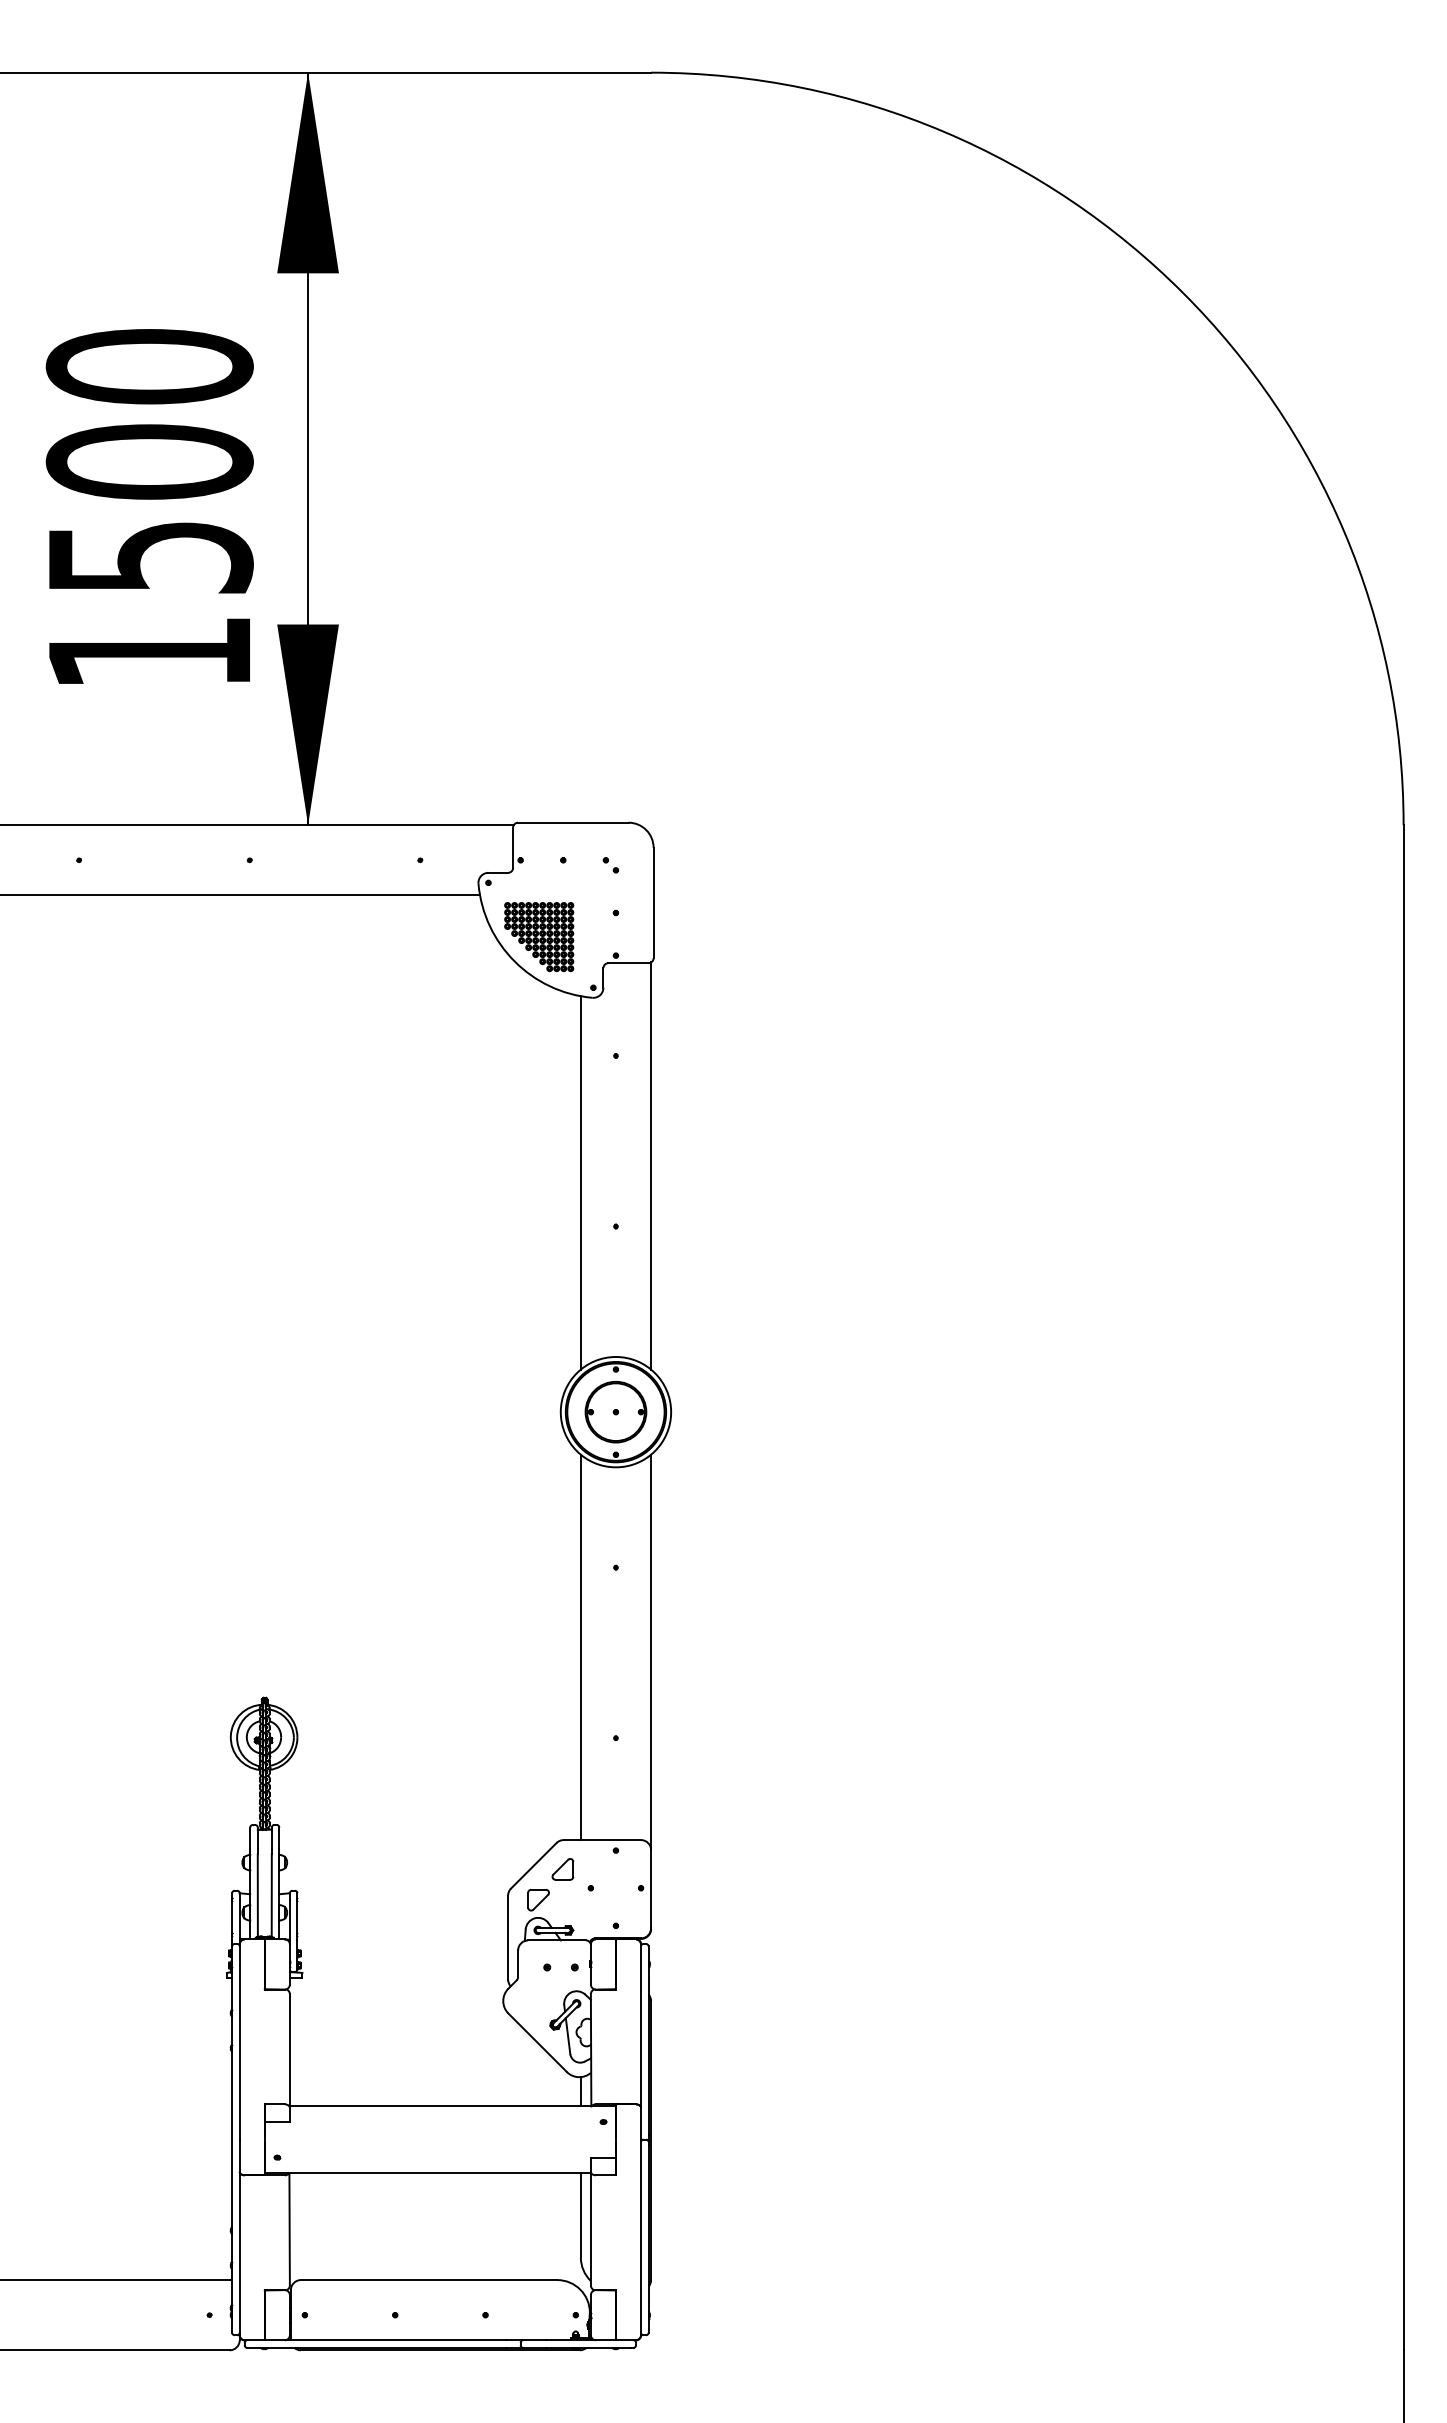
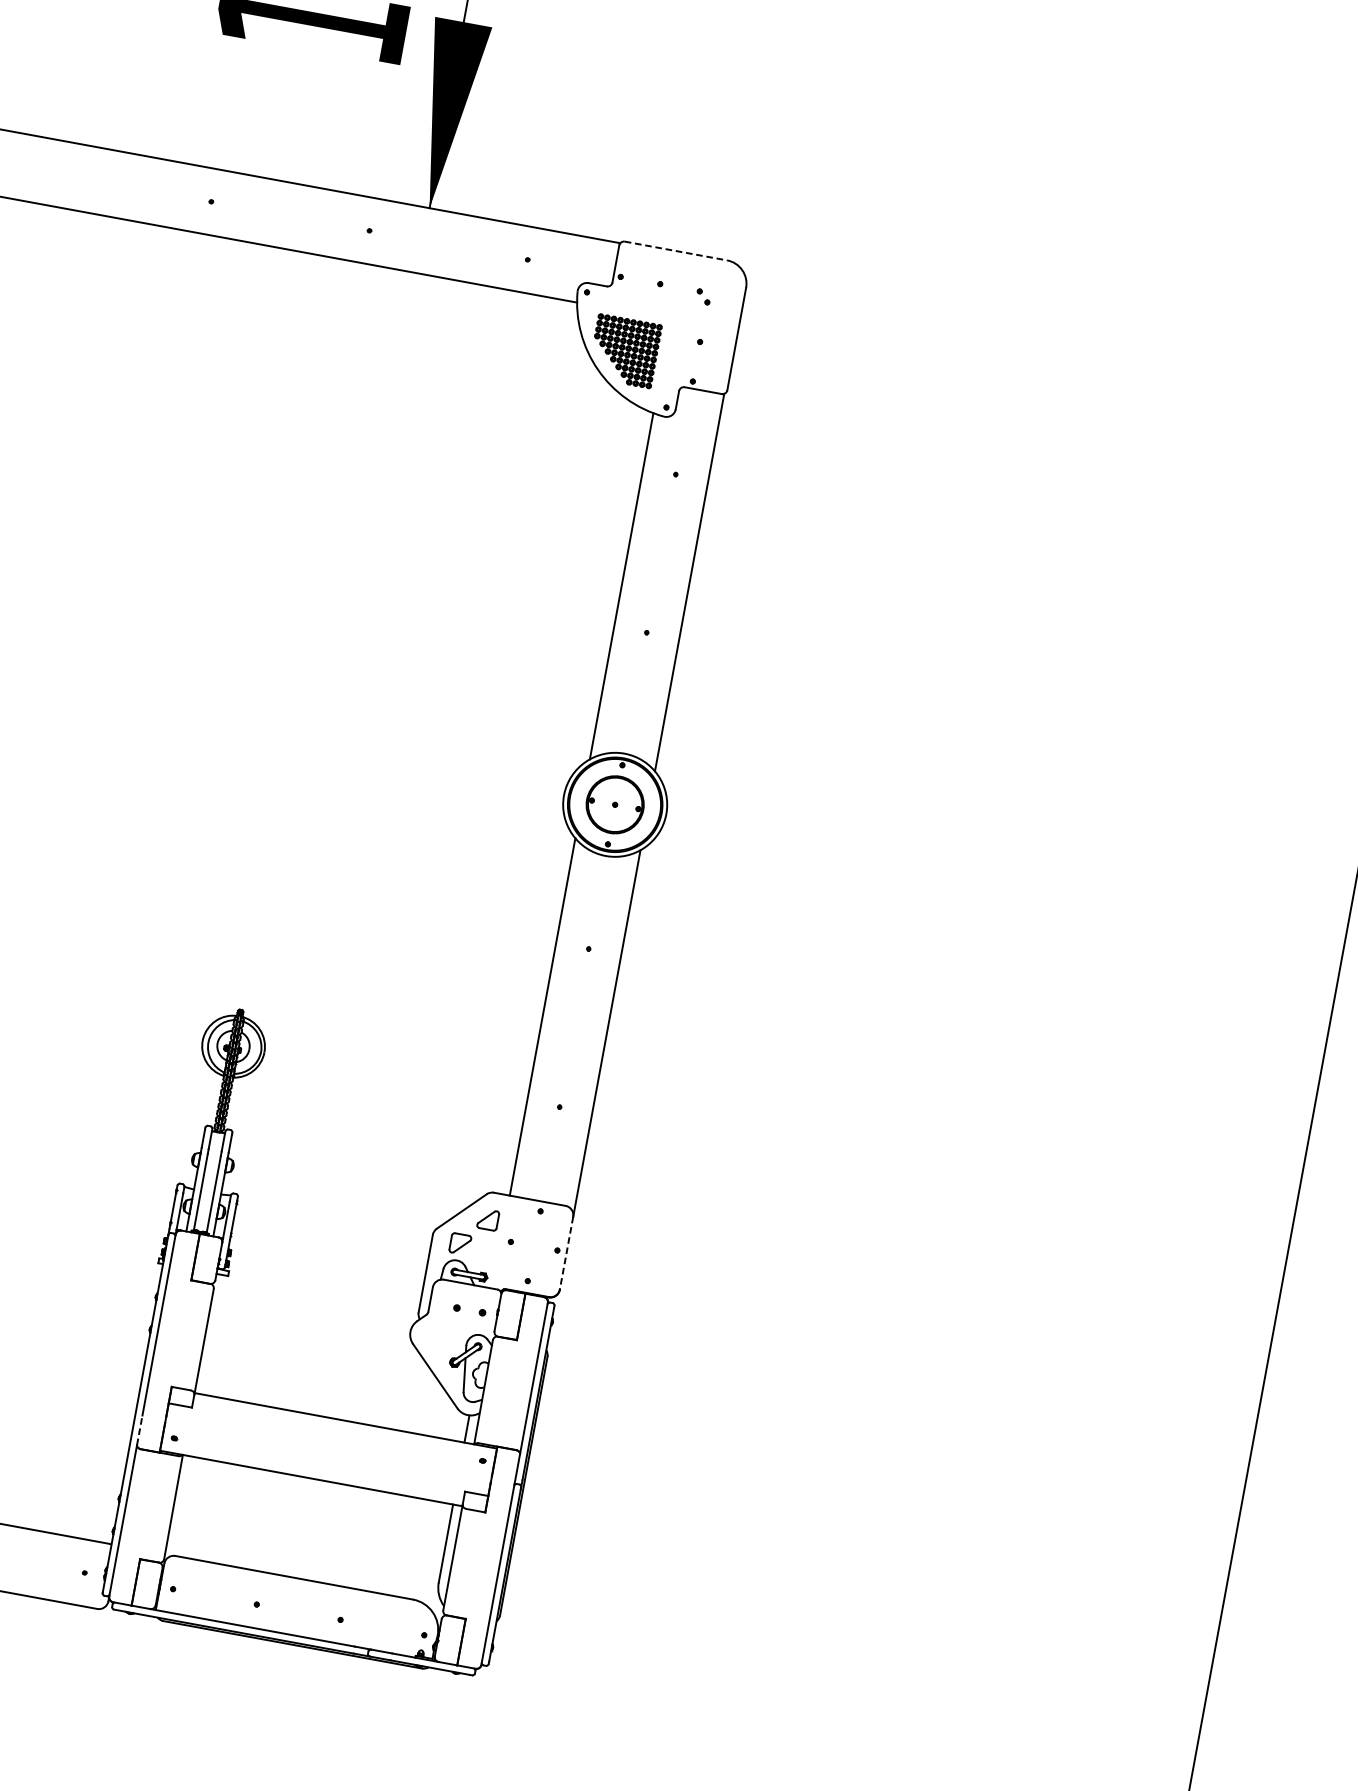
line: (573, 822) -> (676, 250), solid -> dashed
line: (651, 1889) -> (566, 1253), solid -> dashed
line: (239, 2155) -> (139, 1430), solid -> dashed

